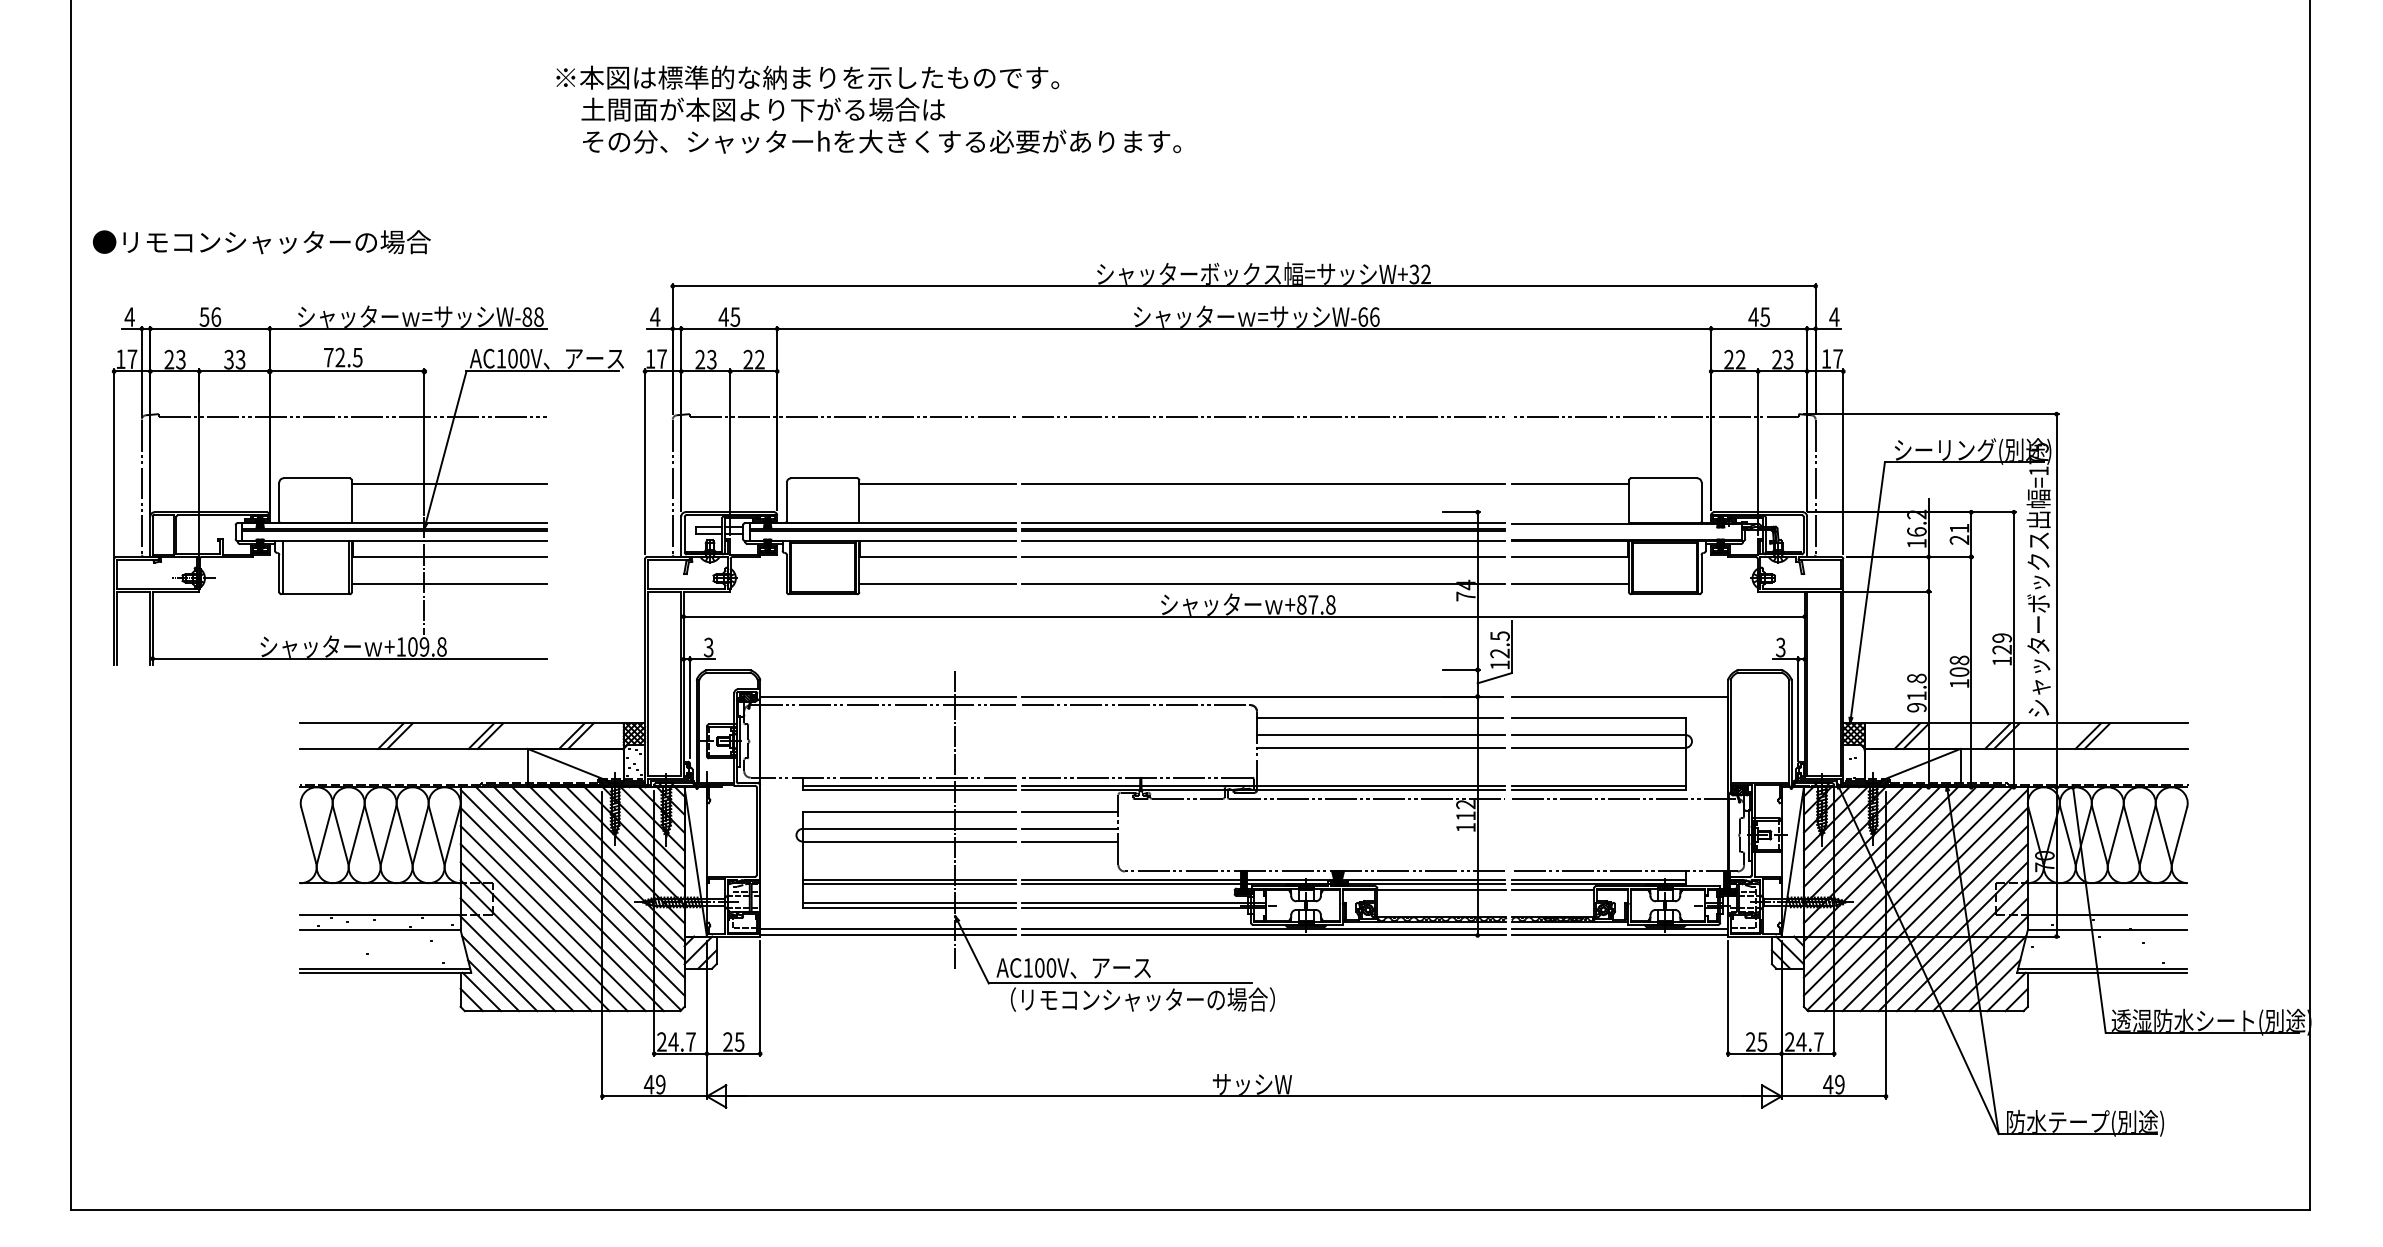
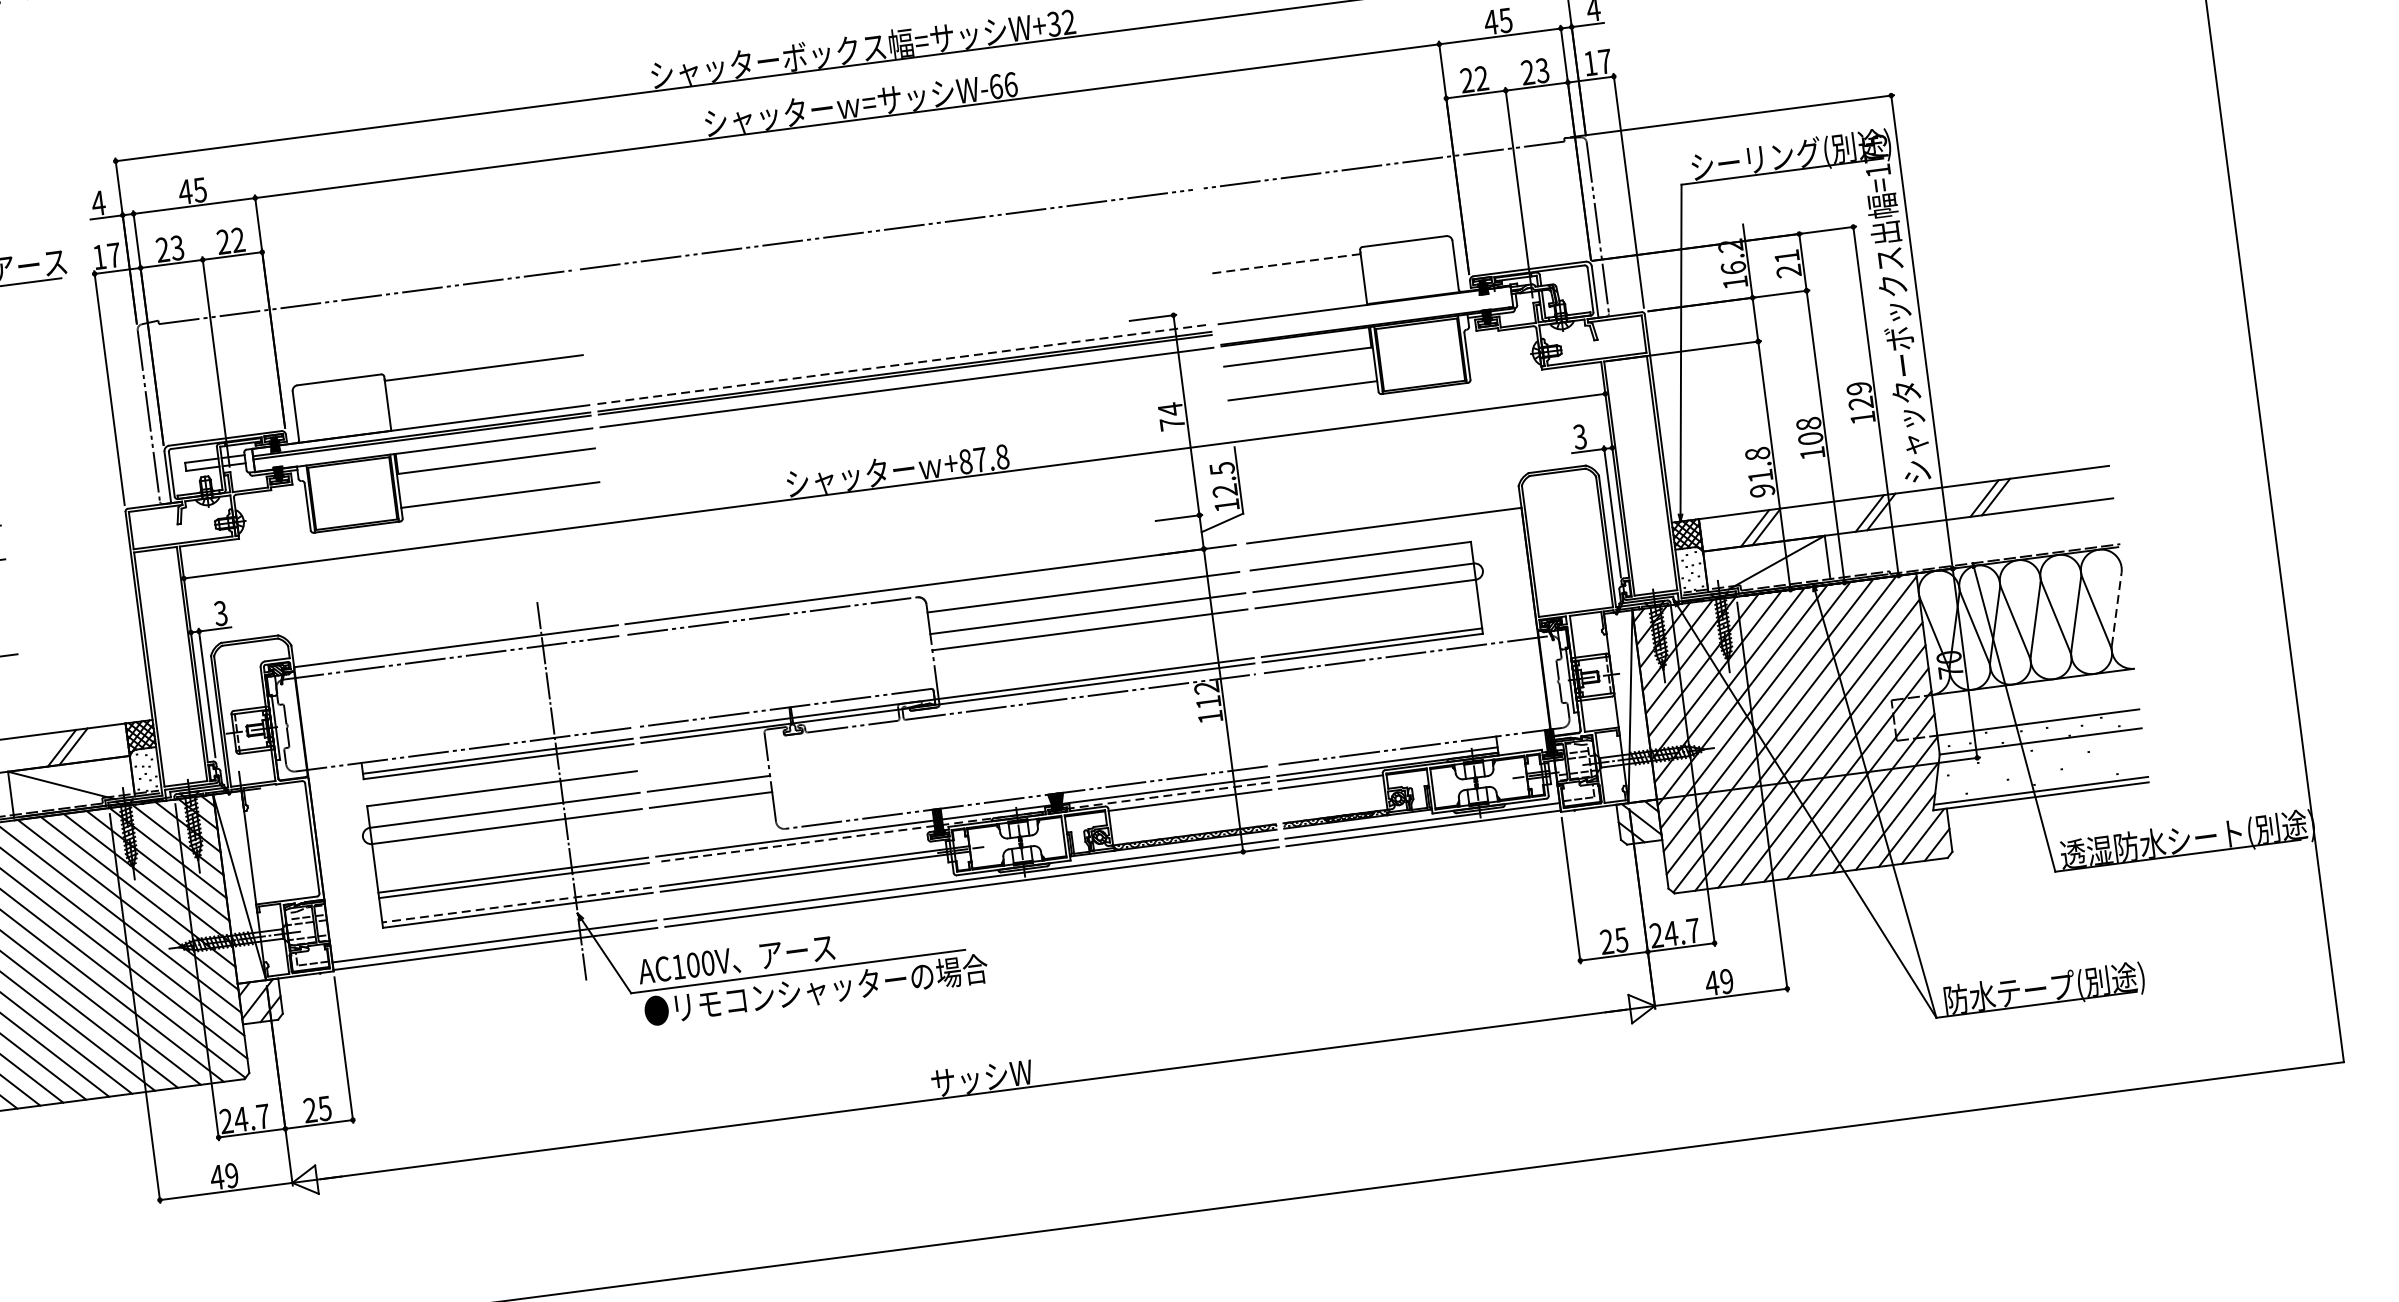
line: (1263, 483) -> (897, 314), removed
line: (1570, 483) -> (1286, 263), solid -> dashed
line: (1263, 523) -> (903, 364), solid -> dashed
line: (1263, 557) -> (909, 407), removed
line: (1263, 583) -> (913, 440), removed
line: (1069, 811) -> (705, 761), removed
line: (2179, 835) -> (2116, 609), solid -> dashed
line: (1263, 884) -> (963, 822), solid -> dashed
line: (908, 903) -> (516, 905), solid -> dashed
text: (1135, 999) -> (819, 989), （リモコンシャッターの場合） -> ●リモコンシャッターの場合

